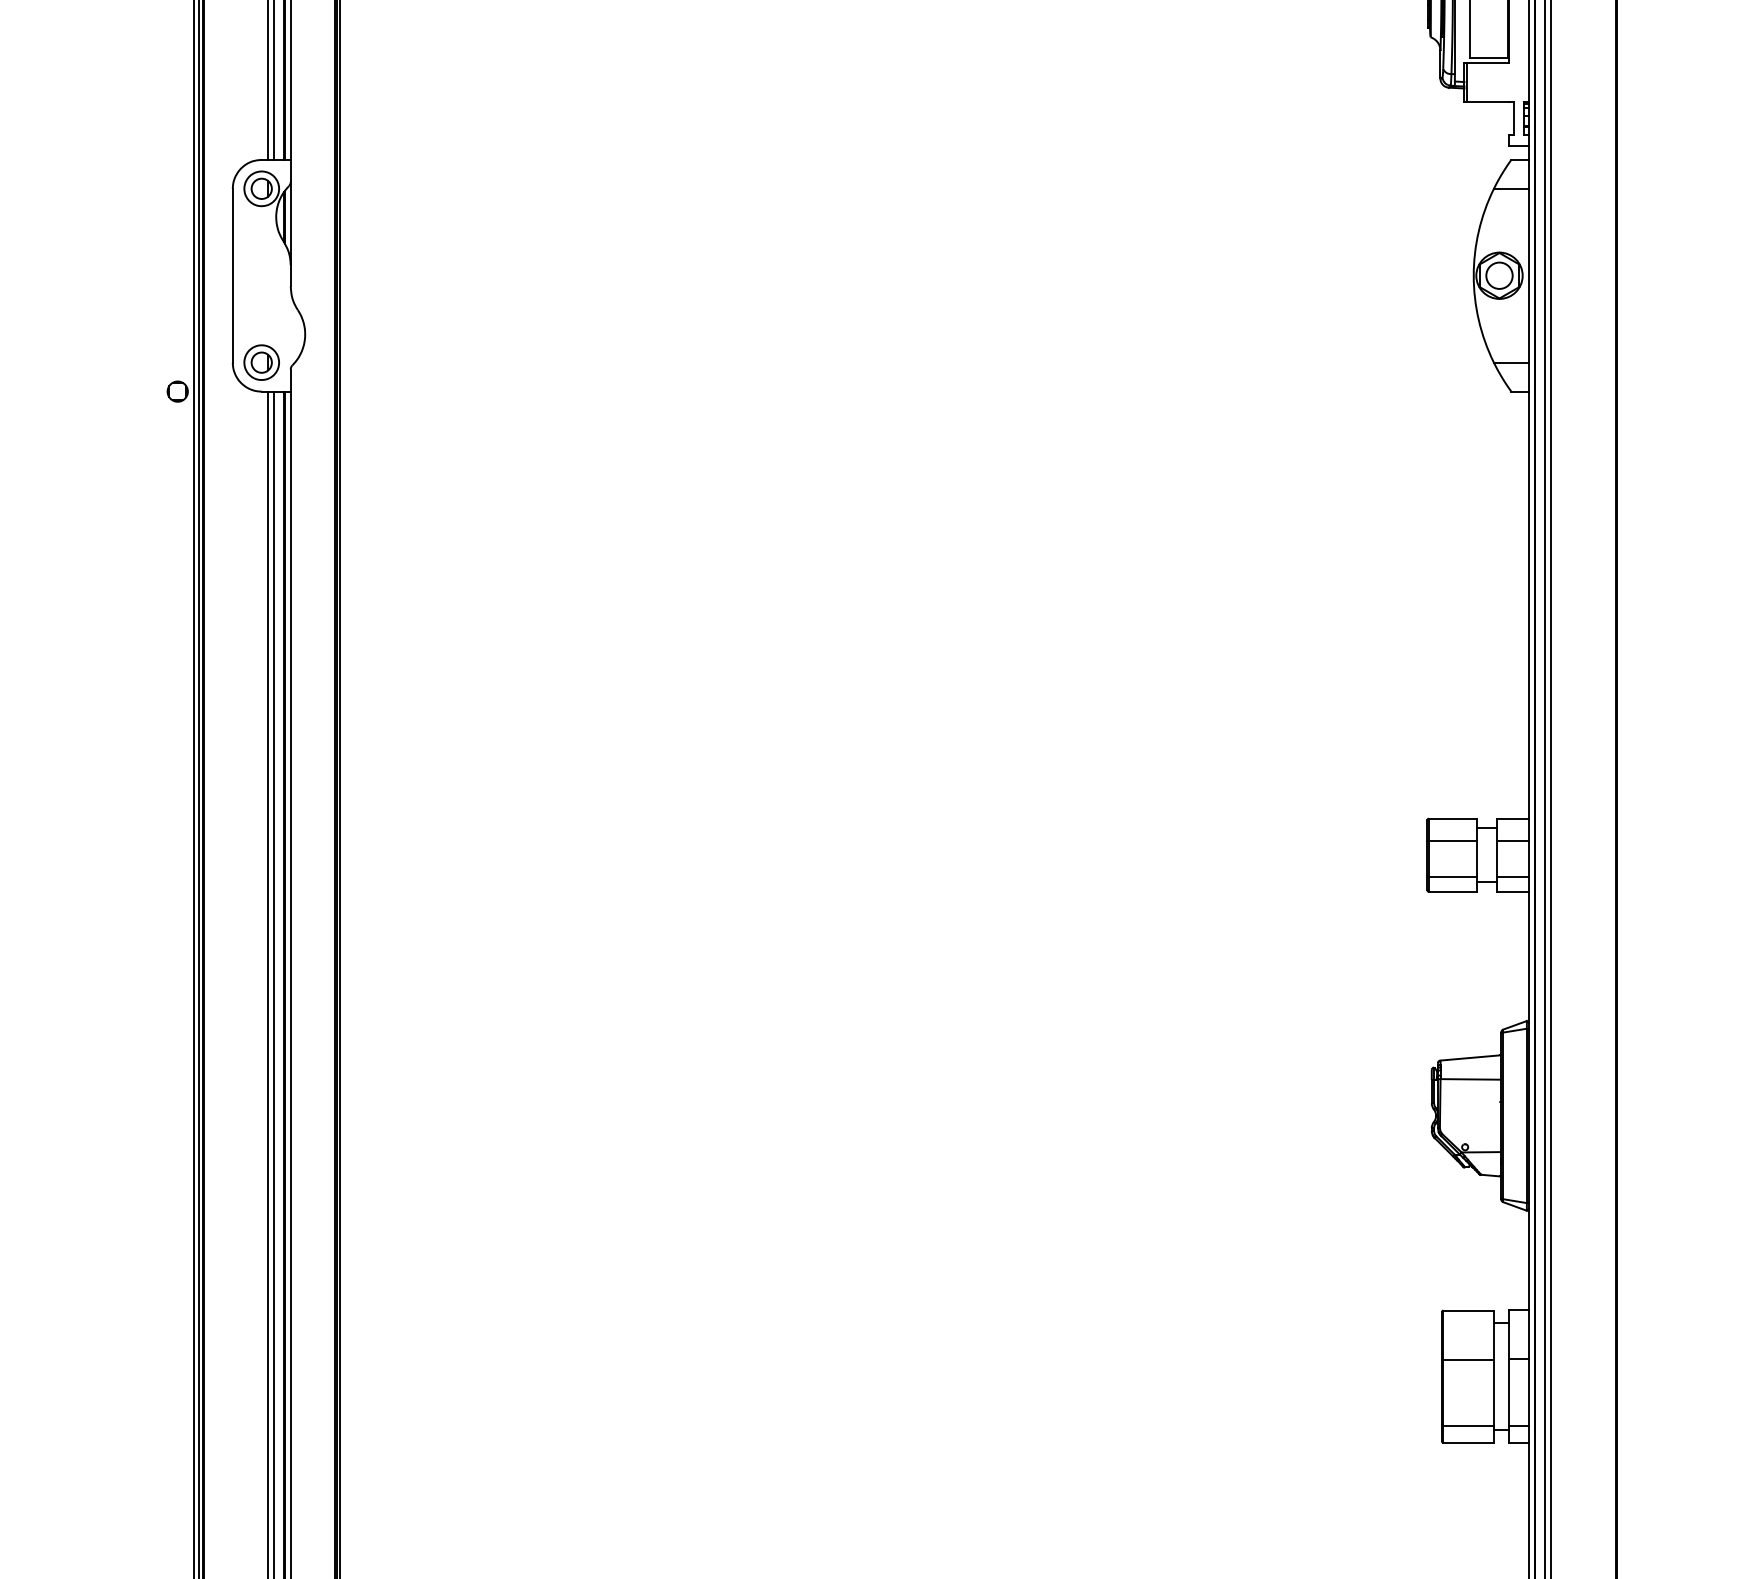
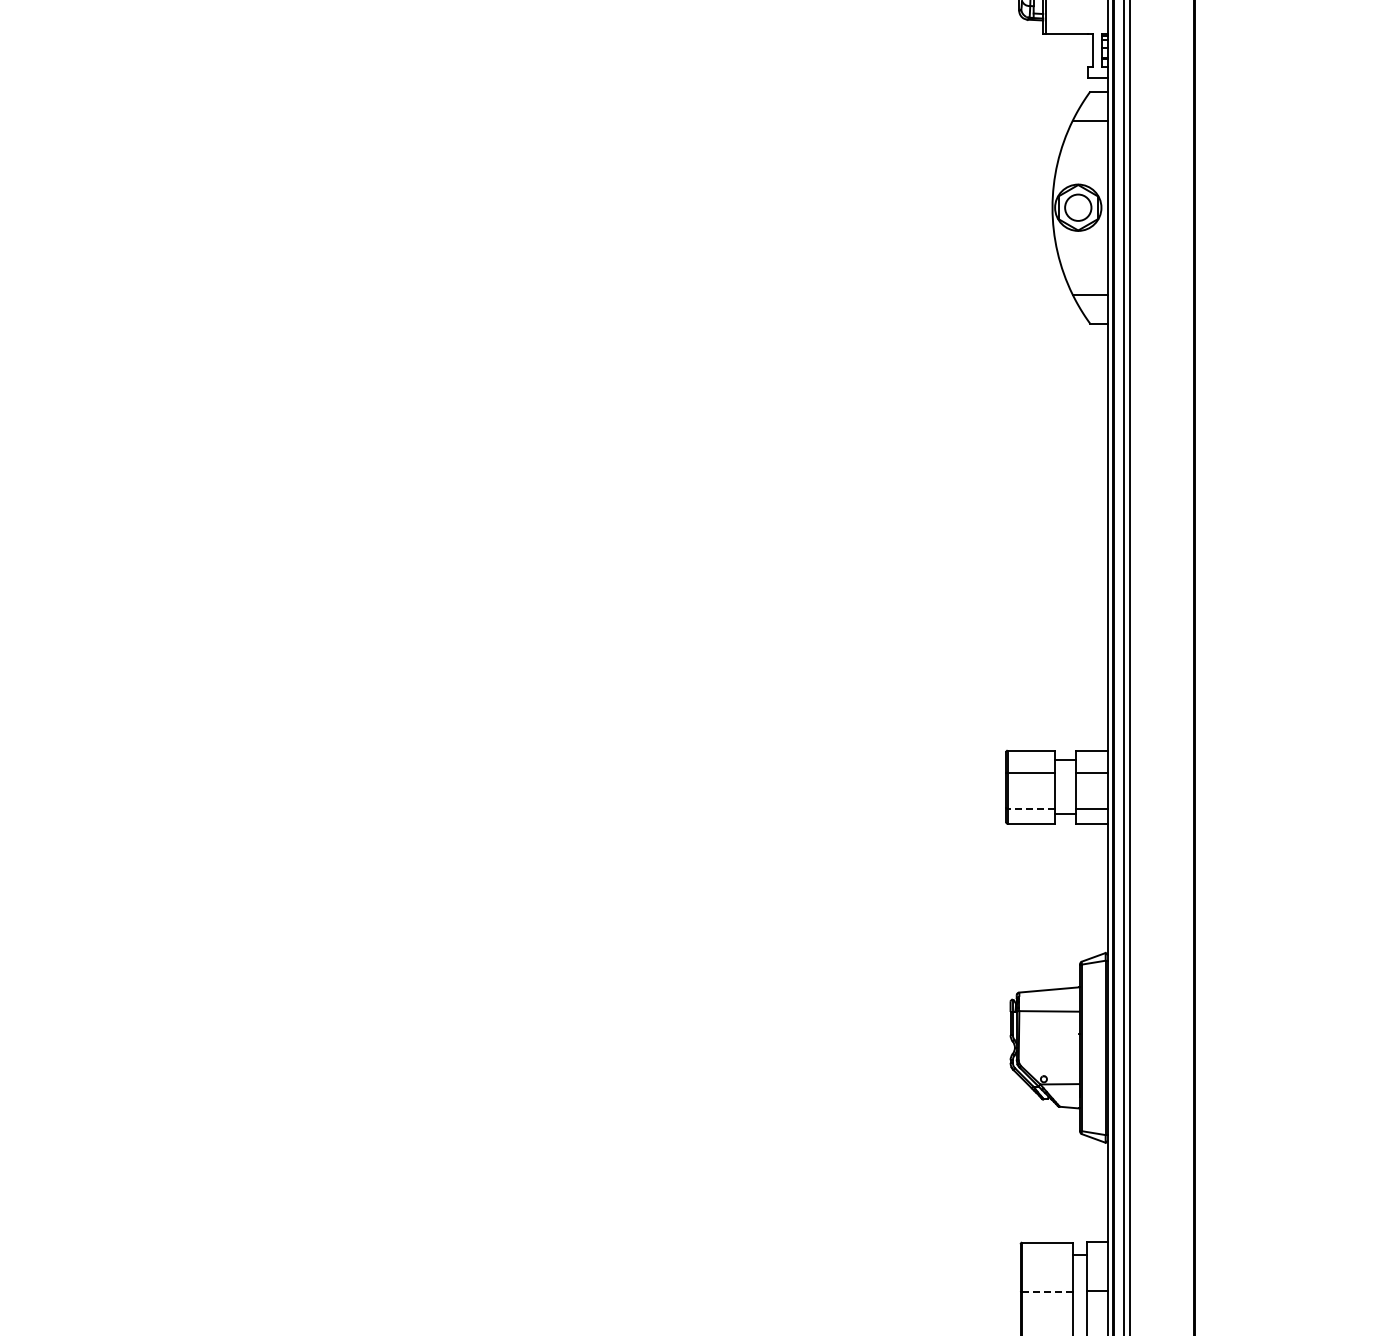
line: (1452, 877) -> (1031, 809), solid -> dashed
line: (1468, 1359) -> (1047, 1291), solid -> dashed

